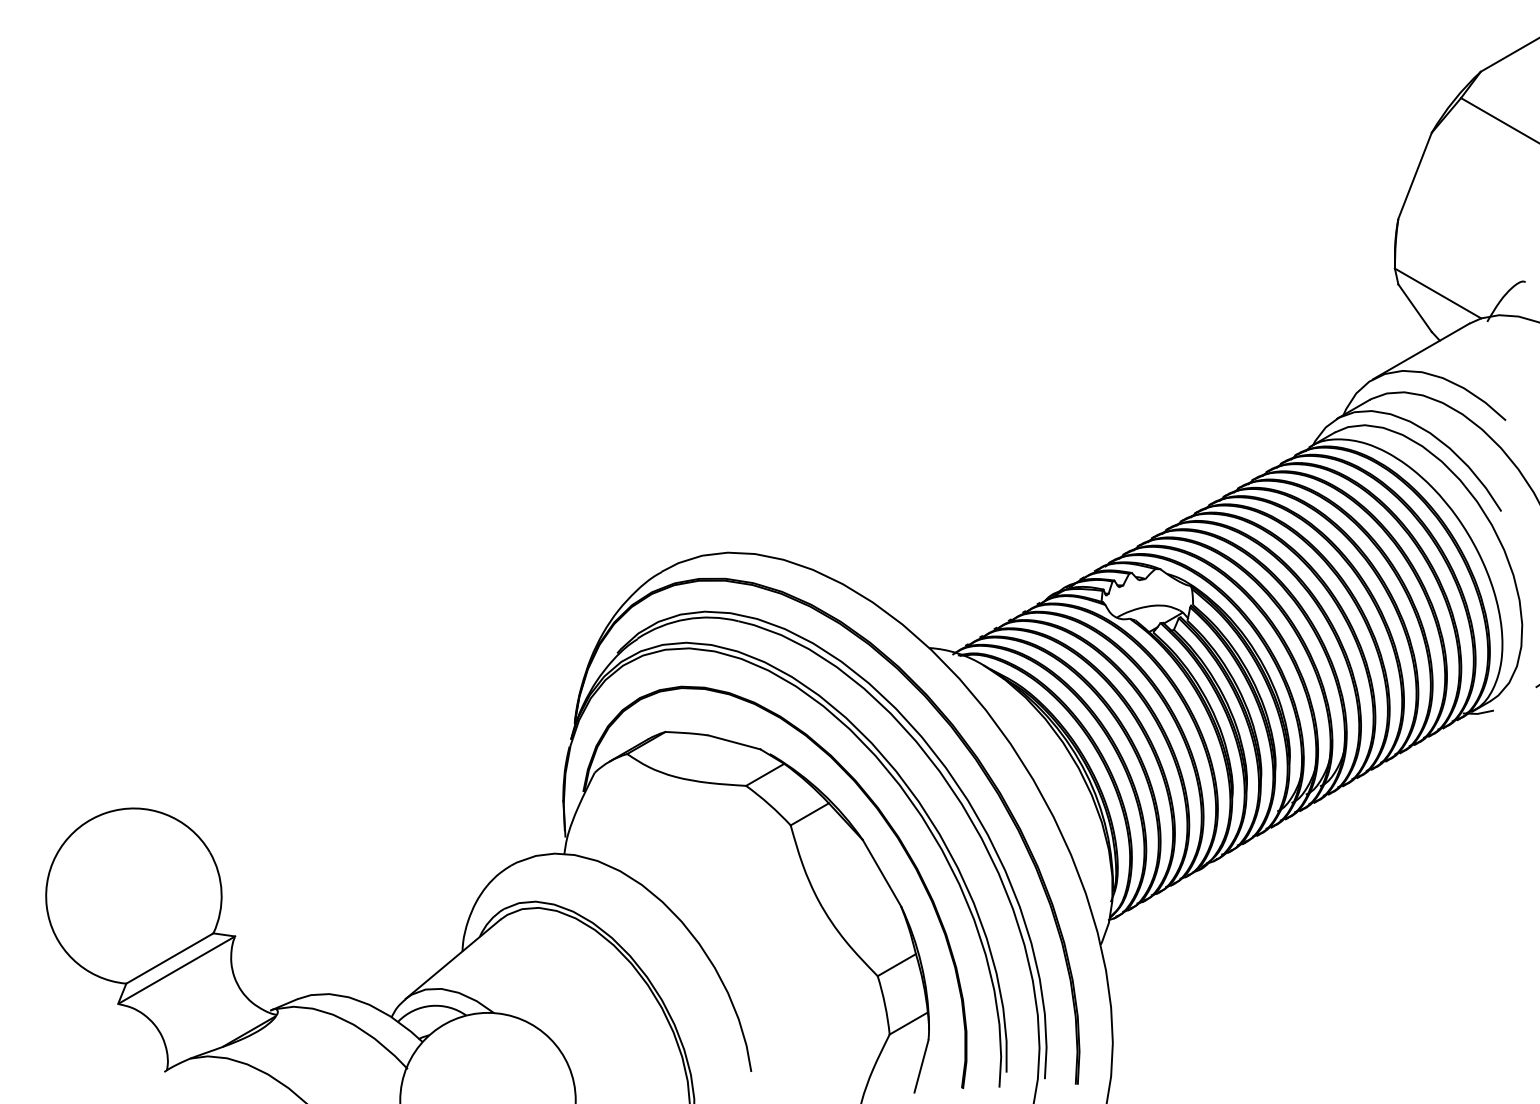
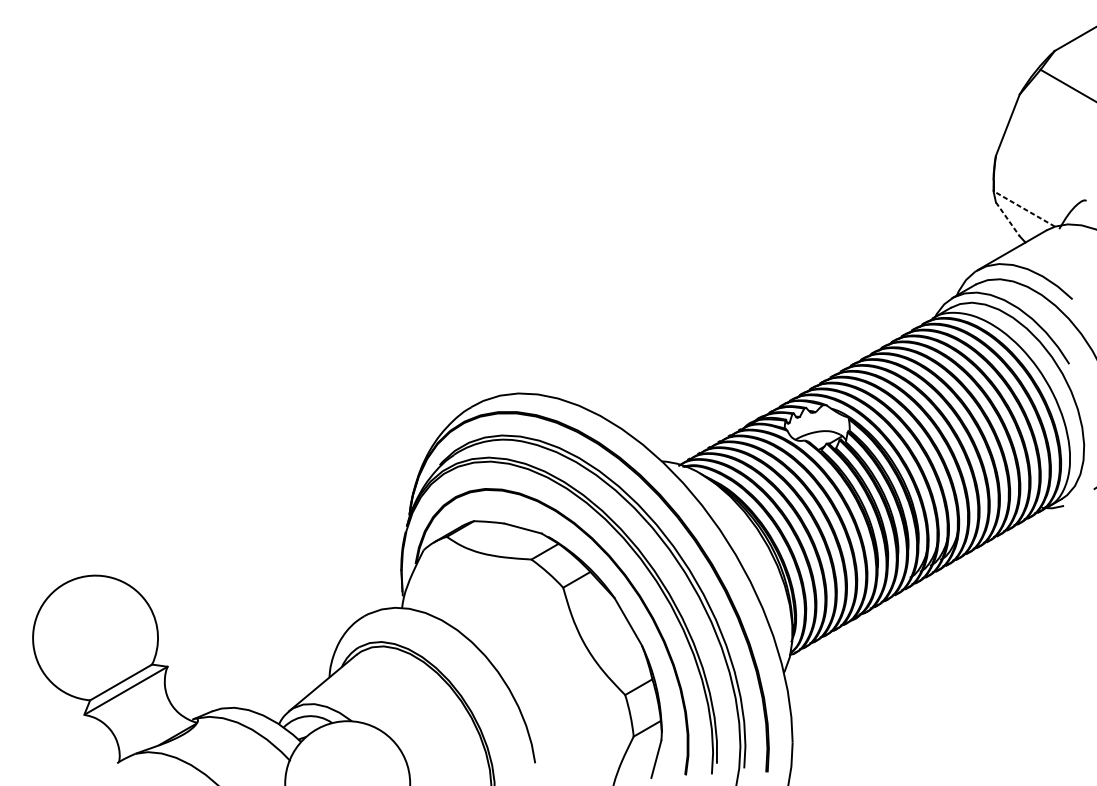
line: (1438, 293) -> (1024, 208), solid -> dashed
line: (1415, 308) -> (1008, 219), solid -> dashed

